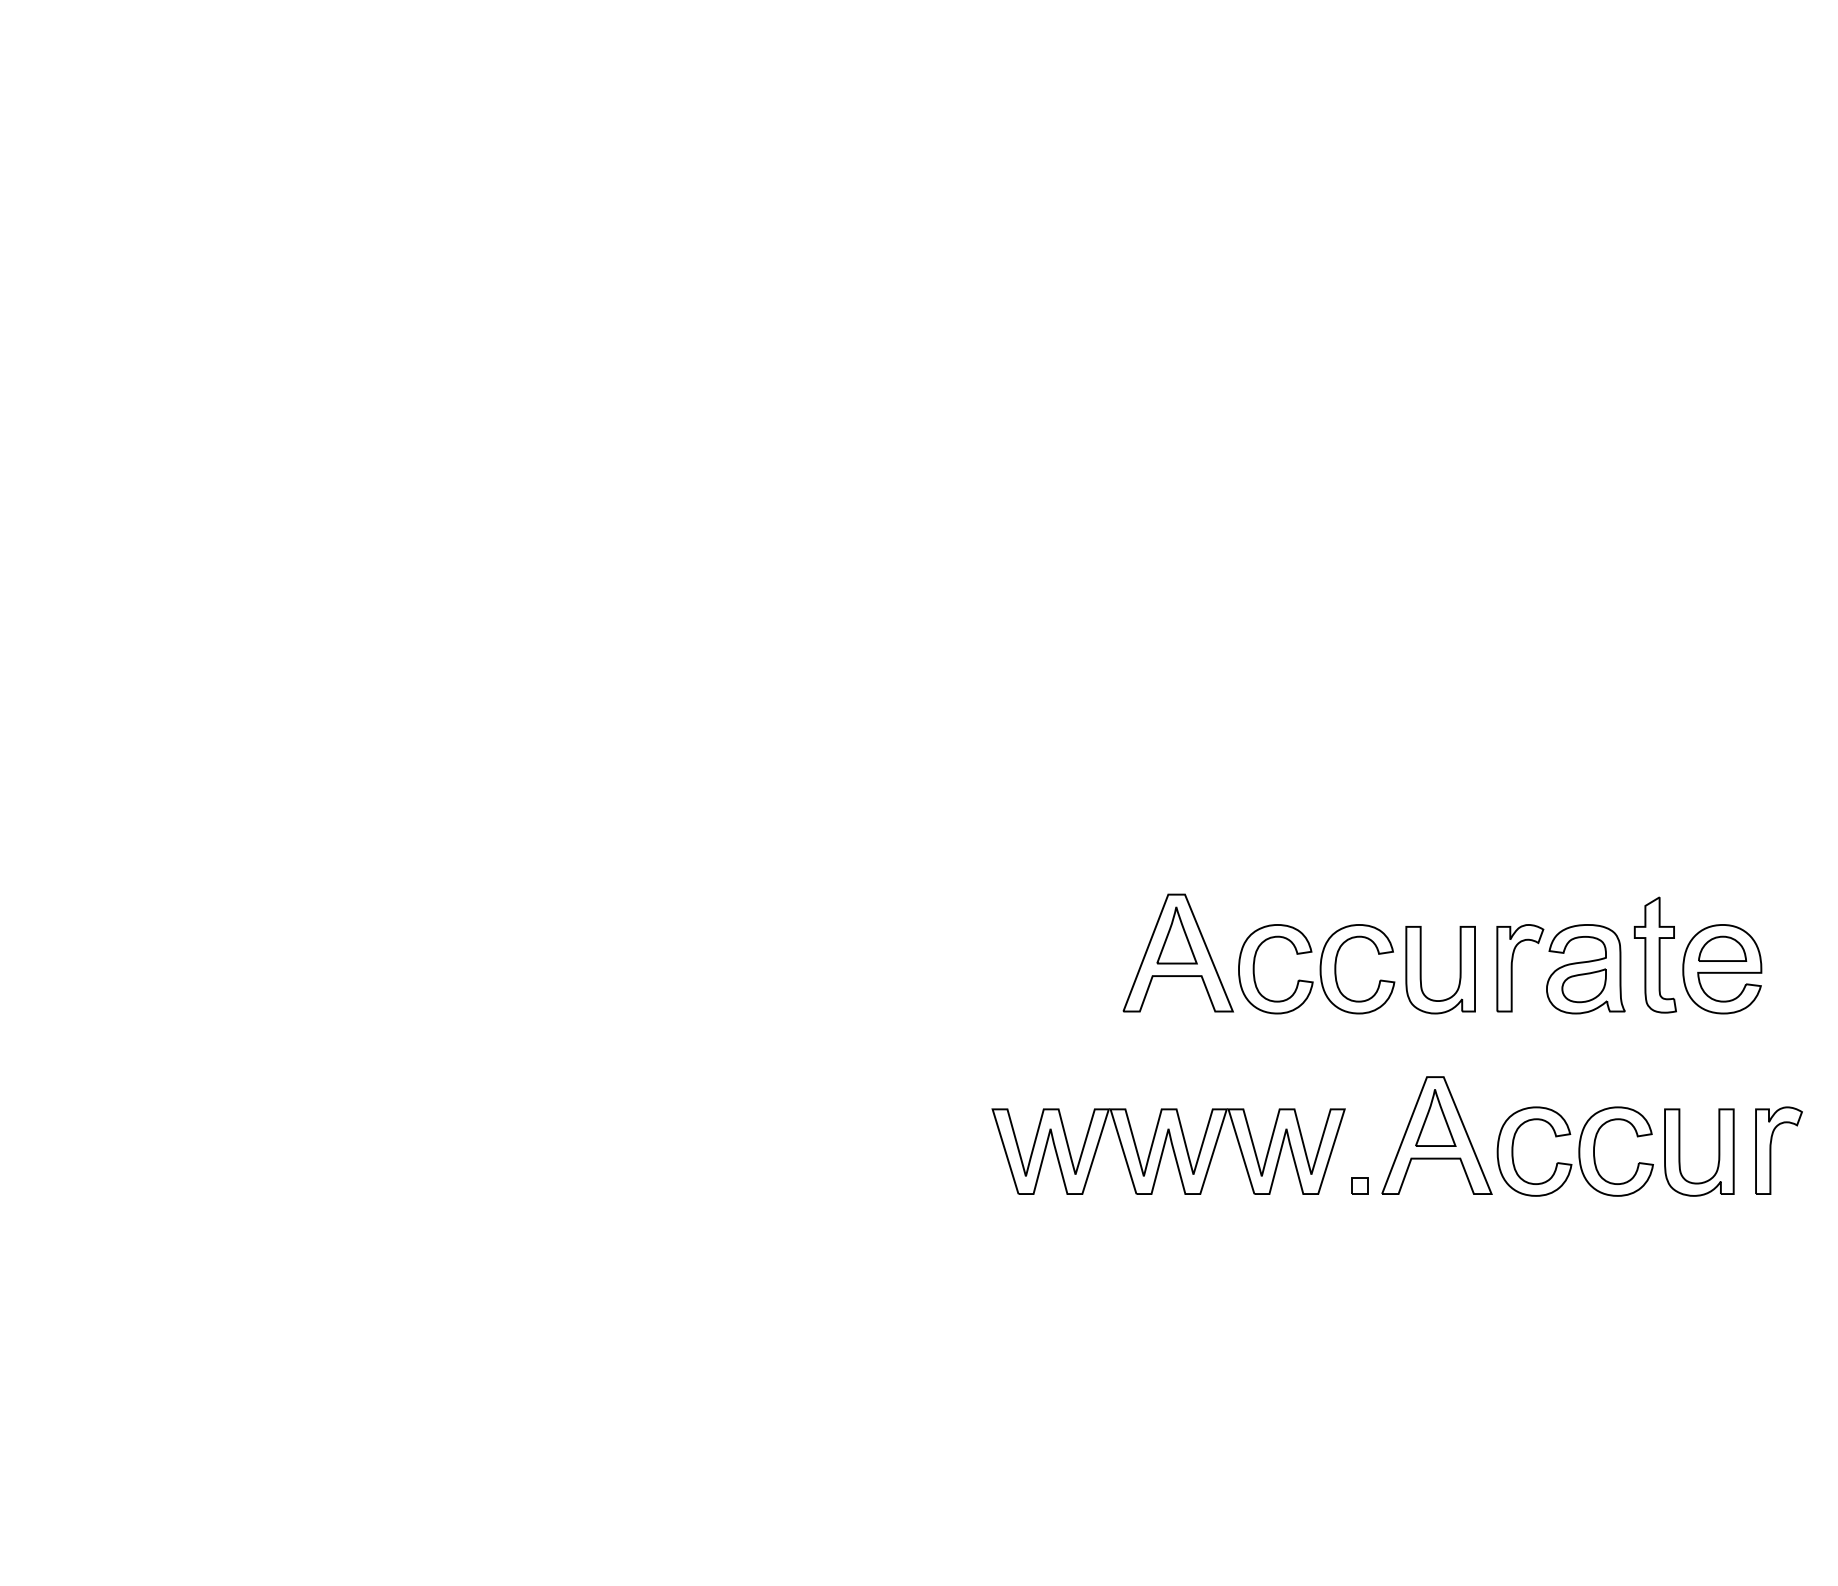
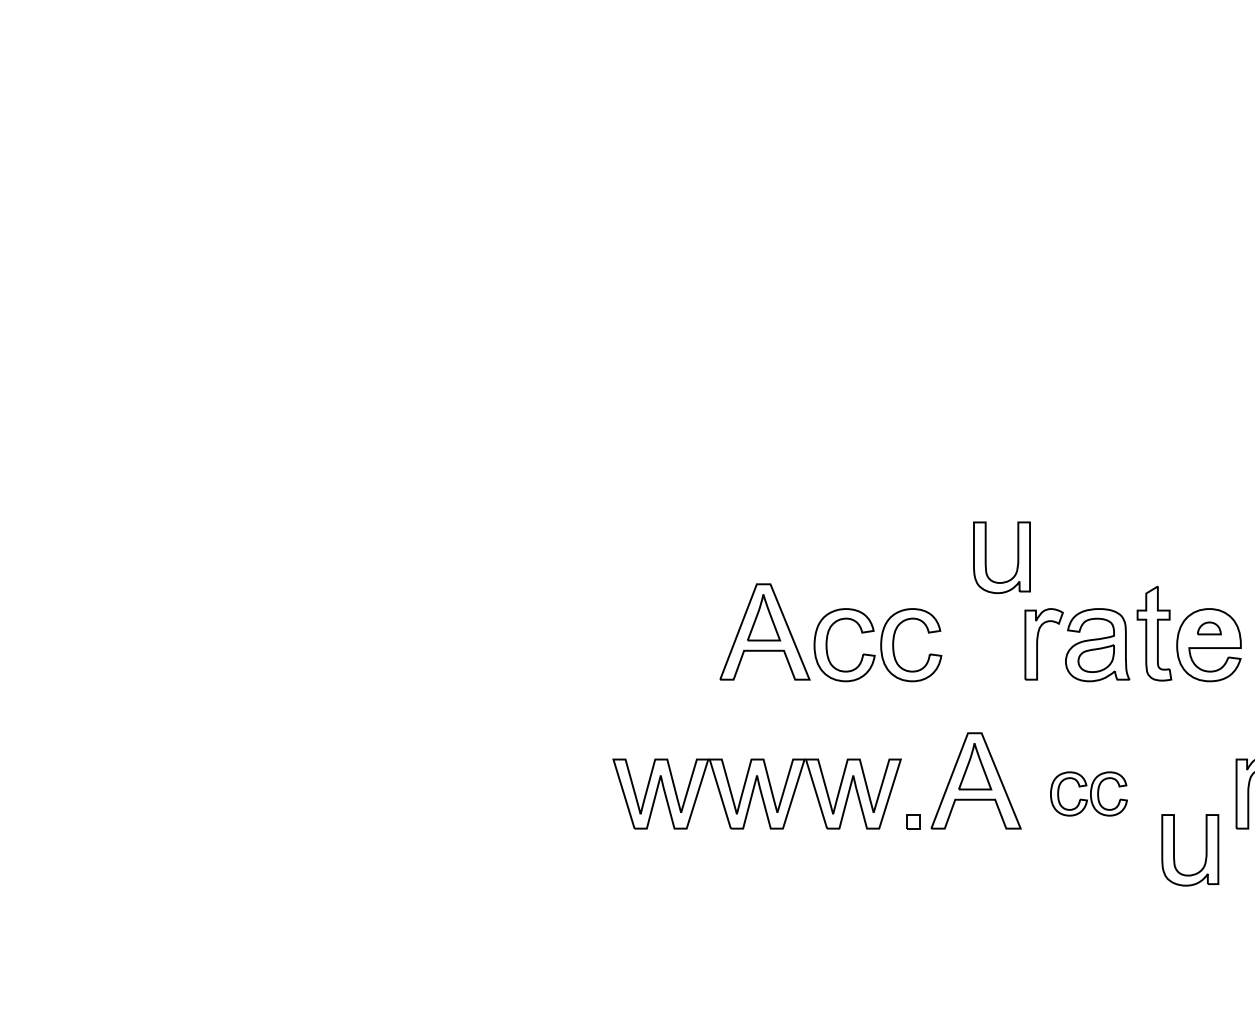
part: (1722, 948) -> (1209, 628), size x0.6
part: (1421, 970) -> (986, 558), moved
part: (1574, 1151) -> (1088, 793), size x0.6
part: (1680, 1152) -> (1174, 850), moved

